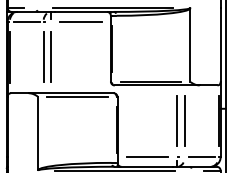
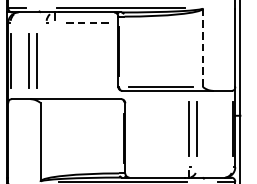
line: (26, 21) -> (28, 22), removed
line: (81, 21) -> (86, 22), solid -> dashed
line: (190, 45) -> (203, 48), solid -> dashed
part: (47, 56) -> (33, 60), moved
line: (77, 97) -> (82, 103), removed
line: (147, 157) -> (157, 167), removed
line: (201, 157) -> (214, 167), removed

